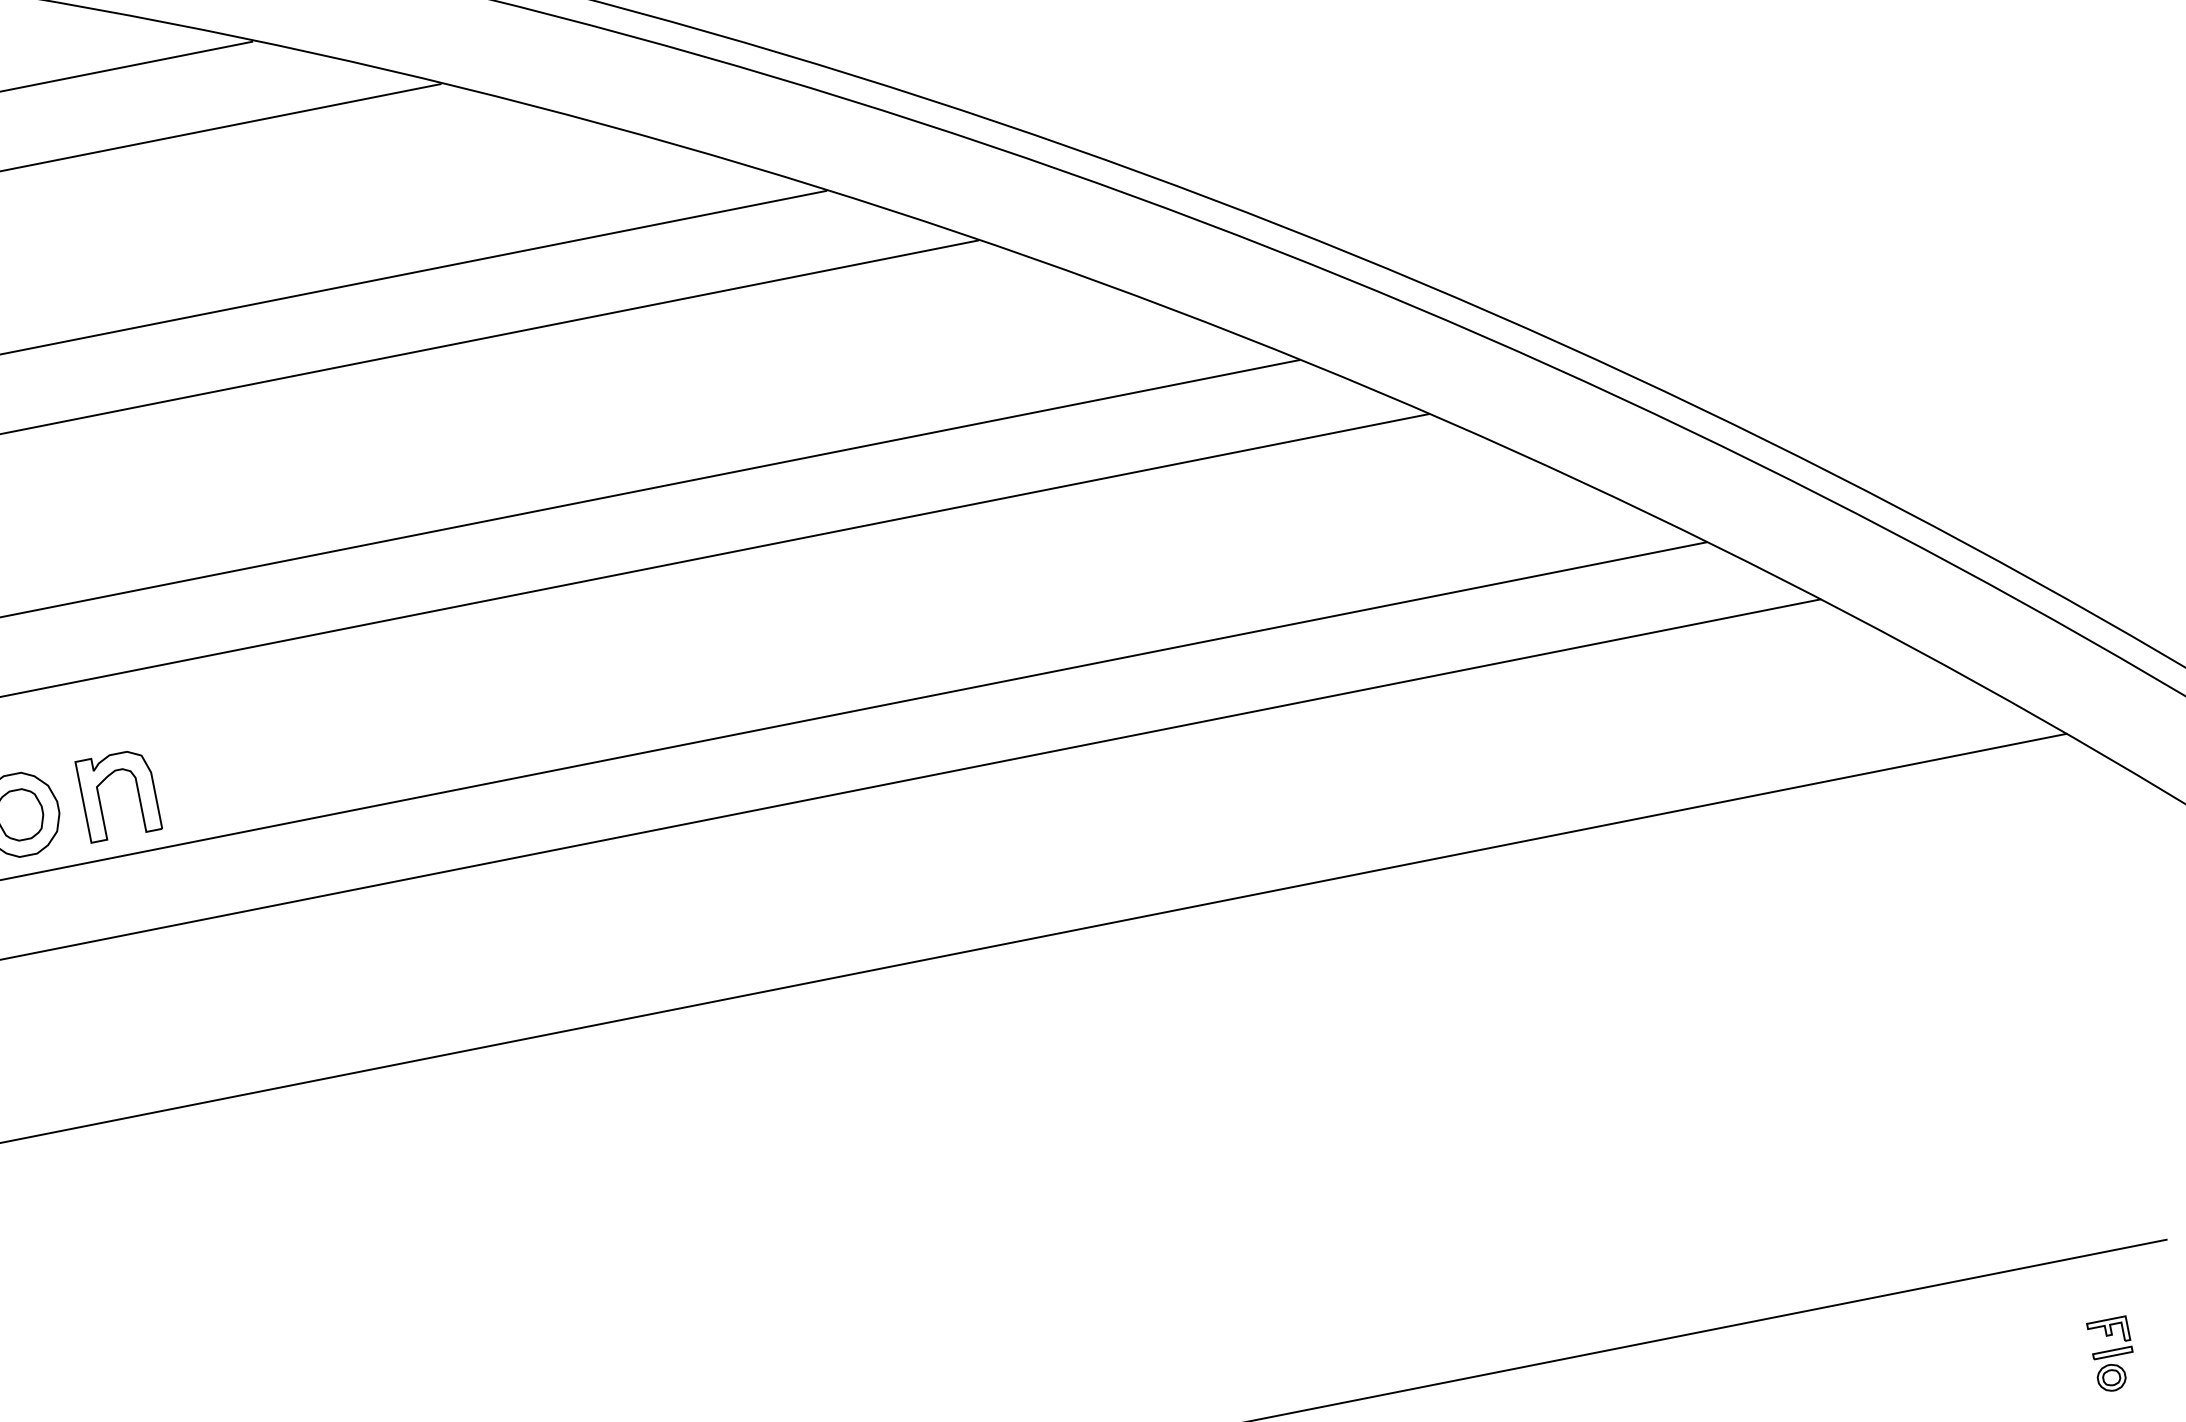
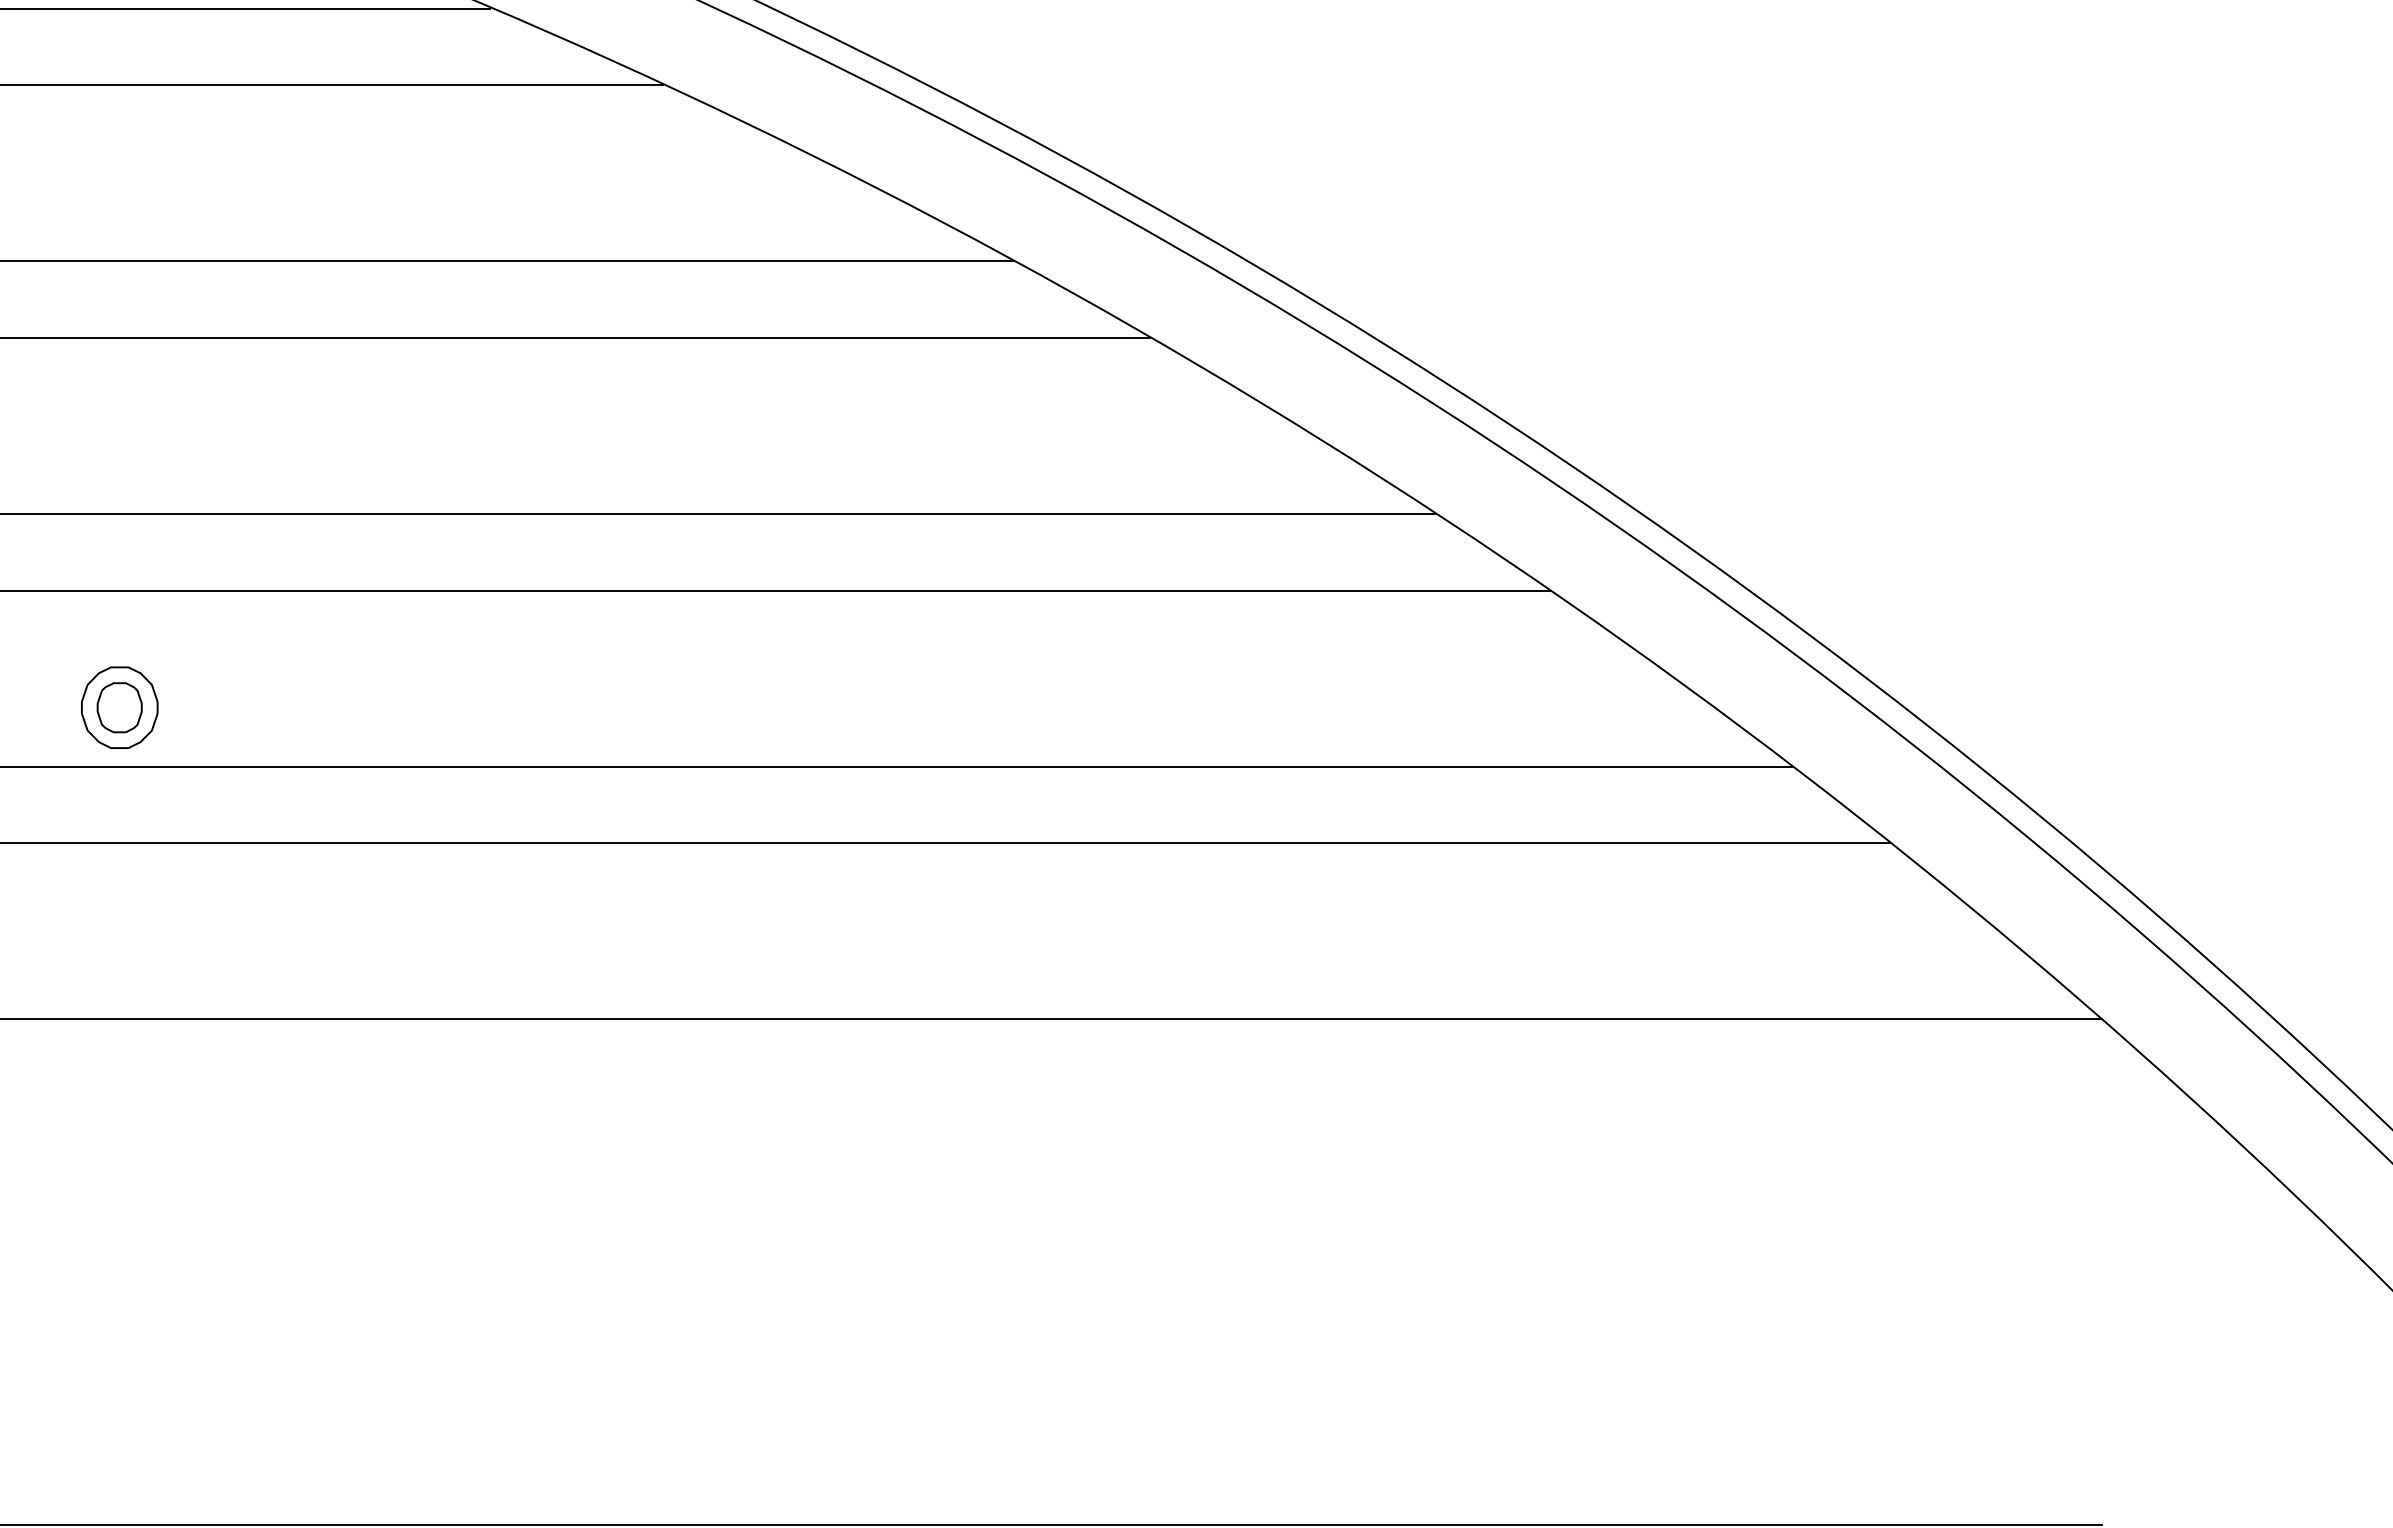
part: (100, 798) -> (199, 707), removed

